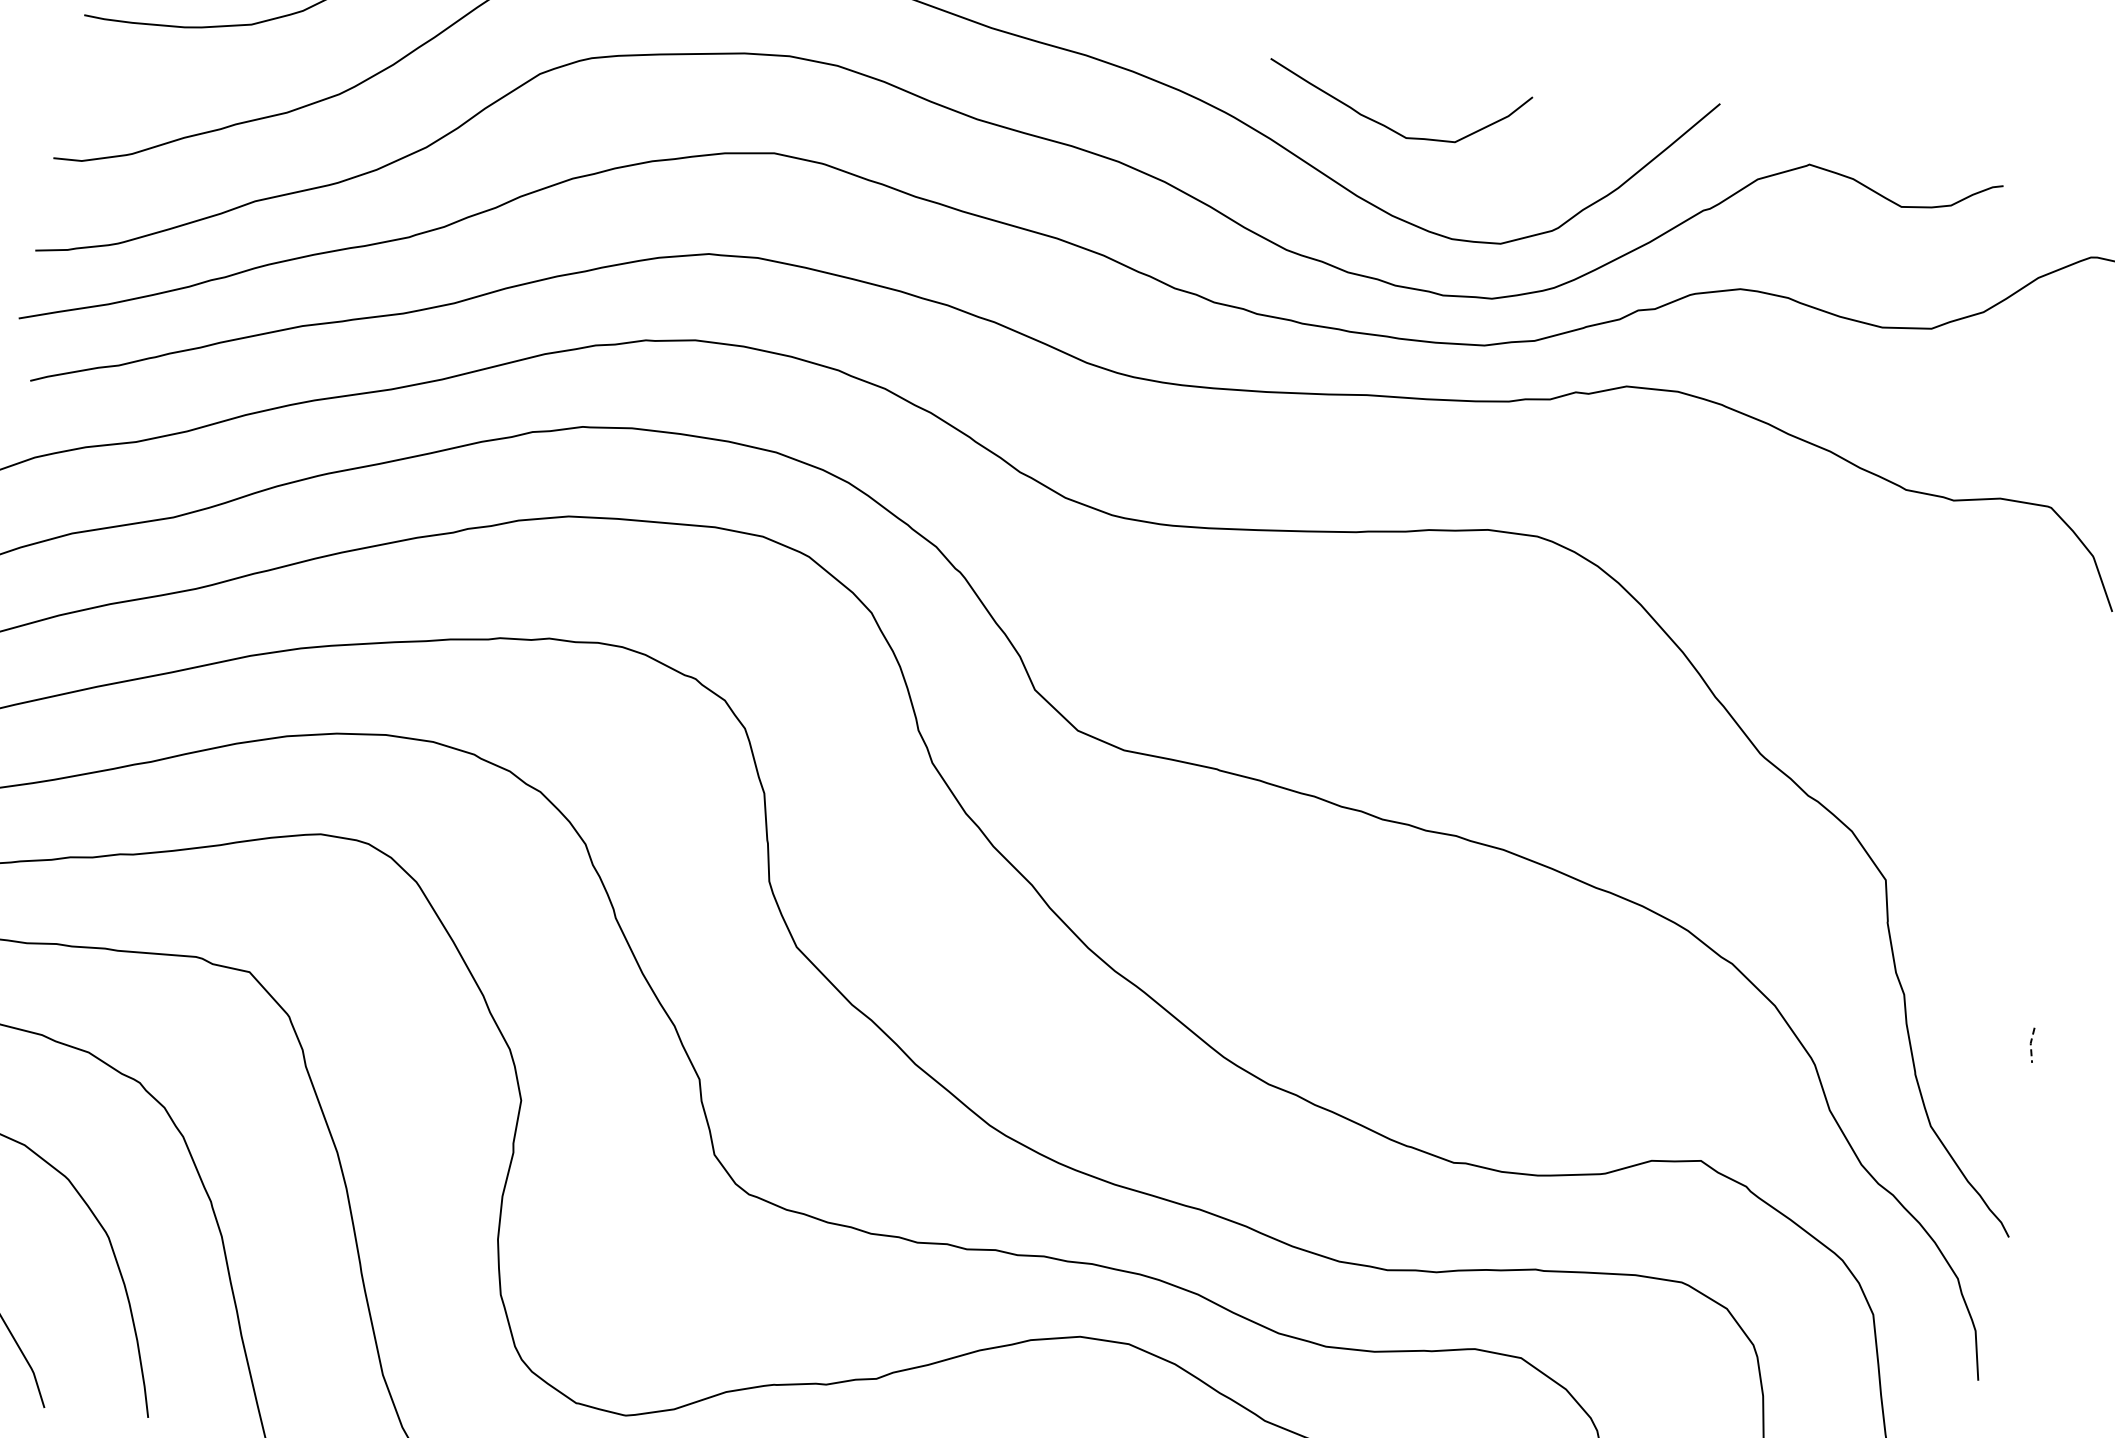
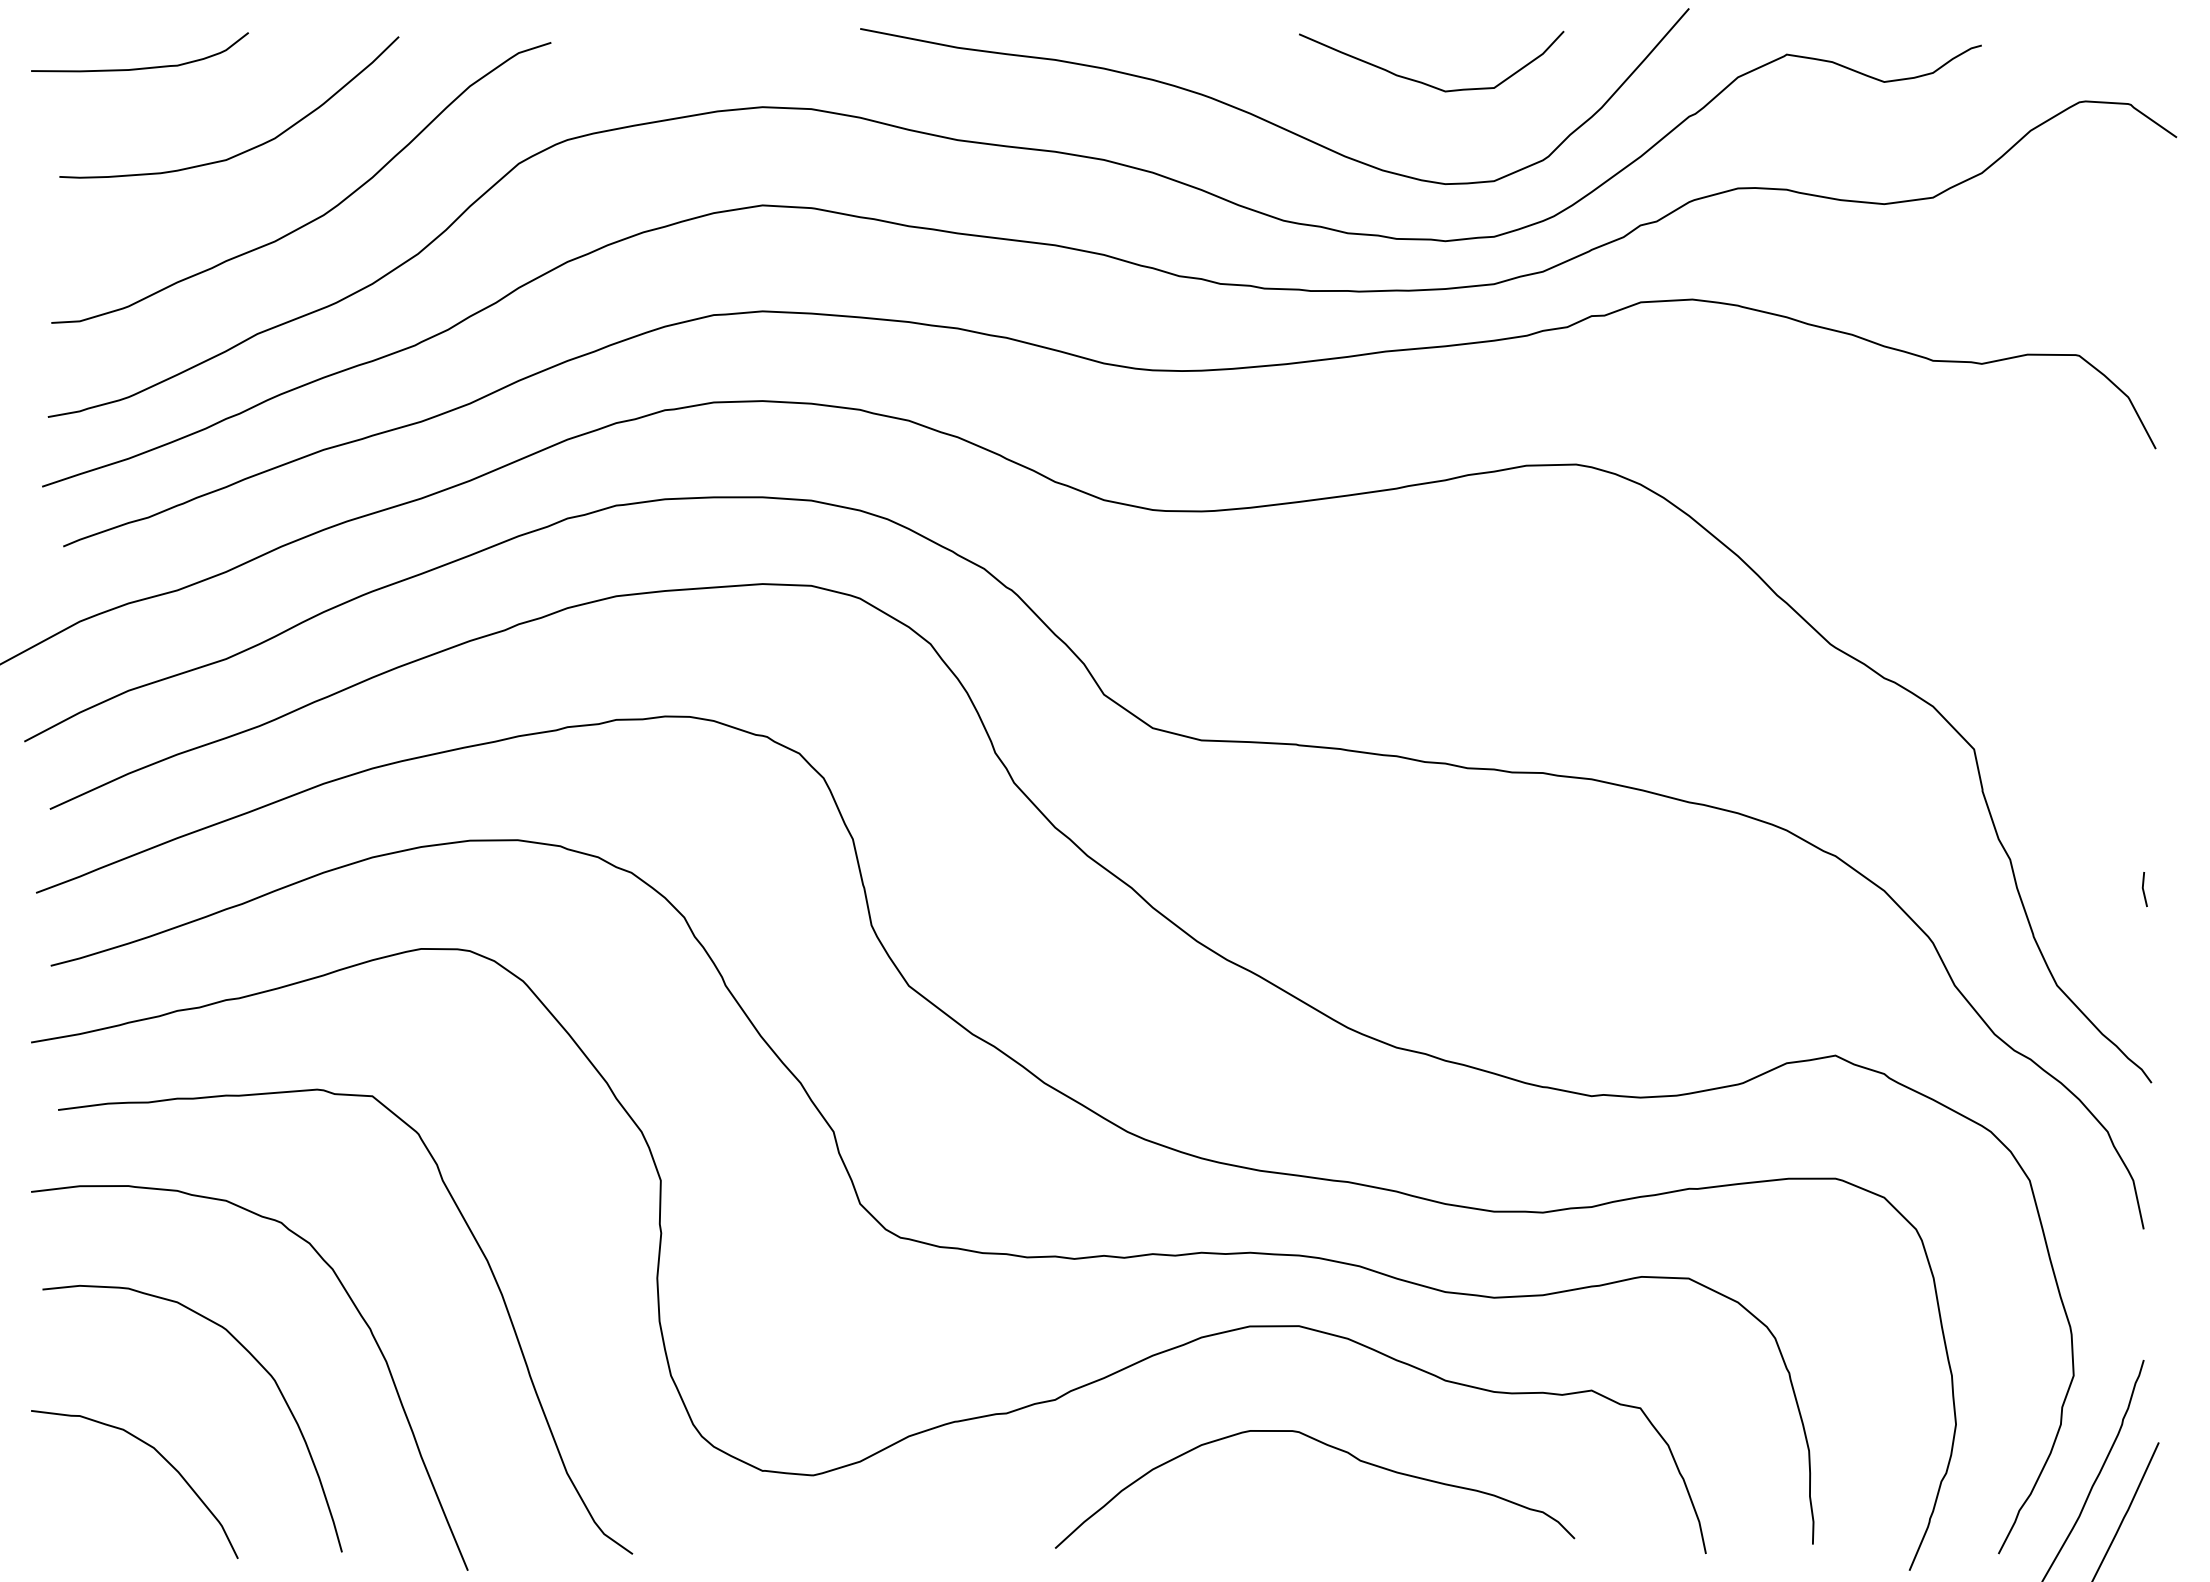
curve: (1387, 125) -> (1424, 82), moved
line: (2030, 1043) -> (2142, 888), dashed -> solid

